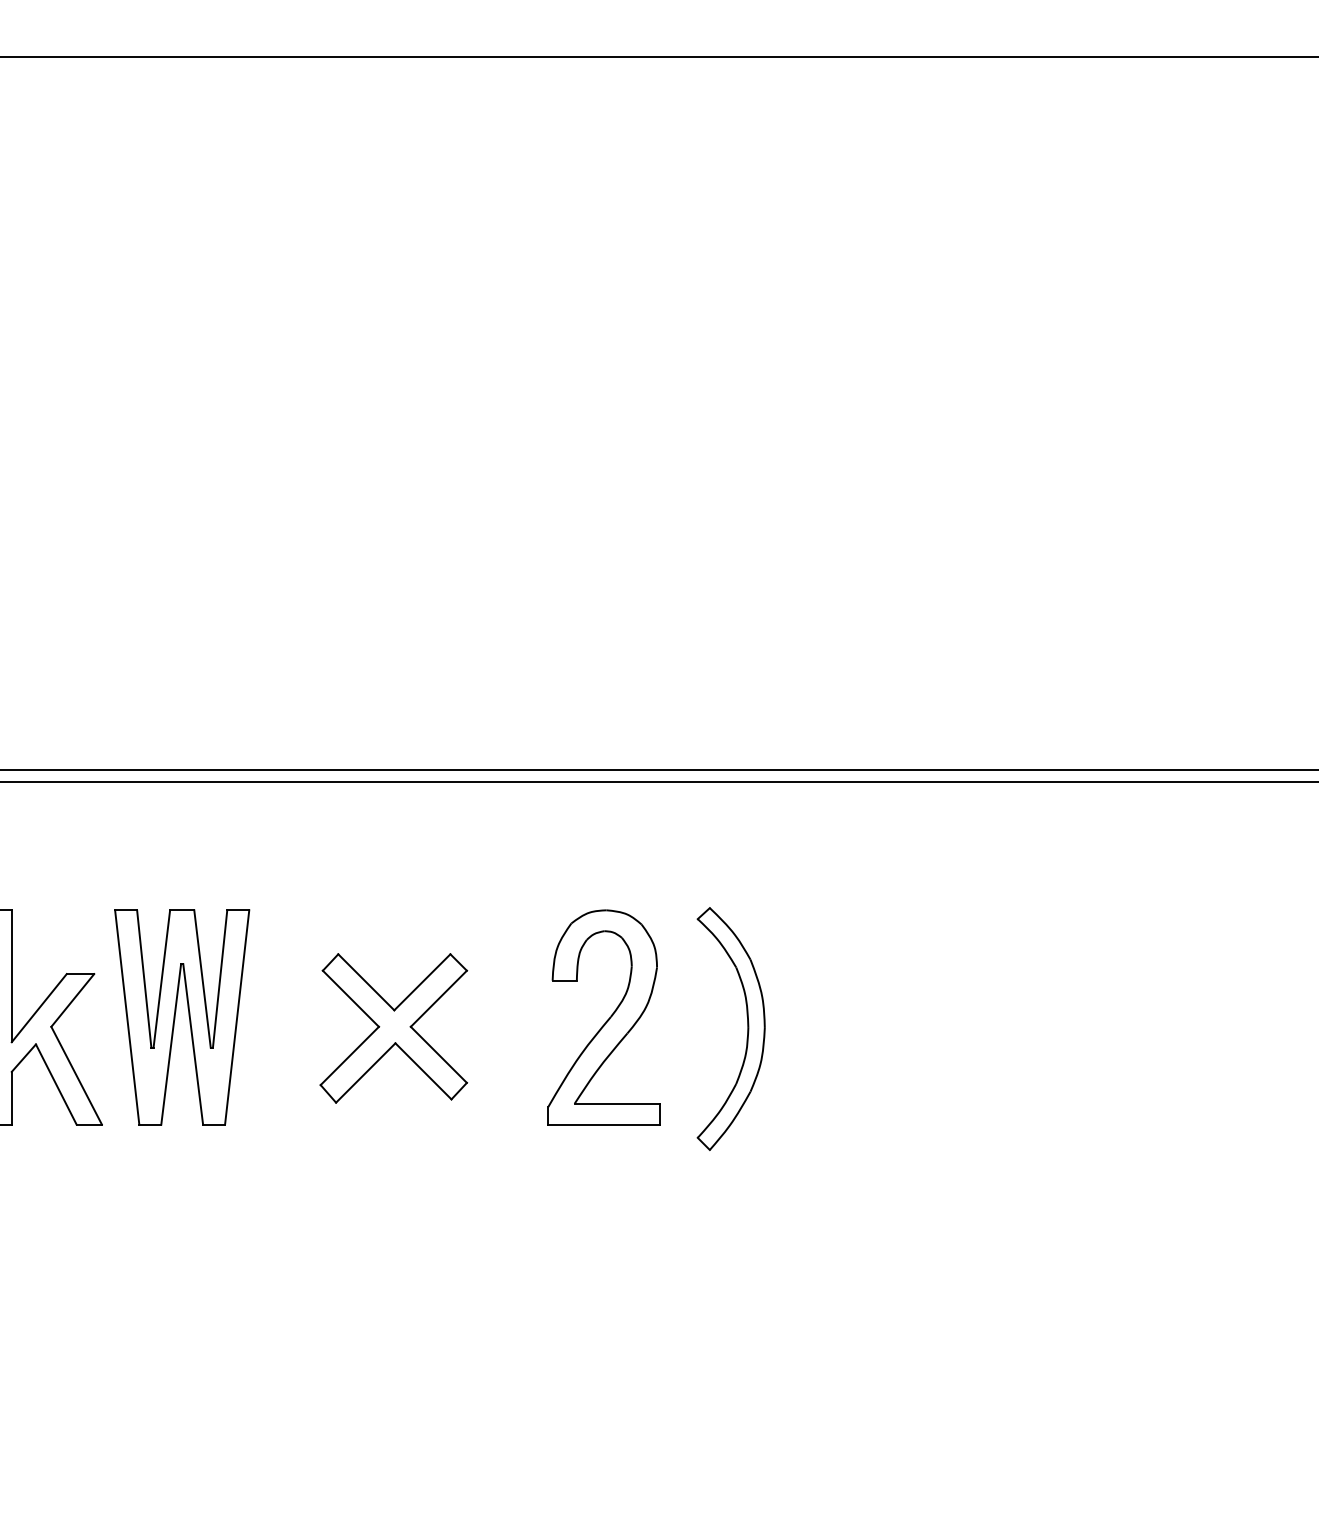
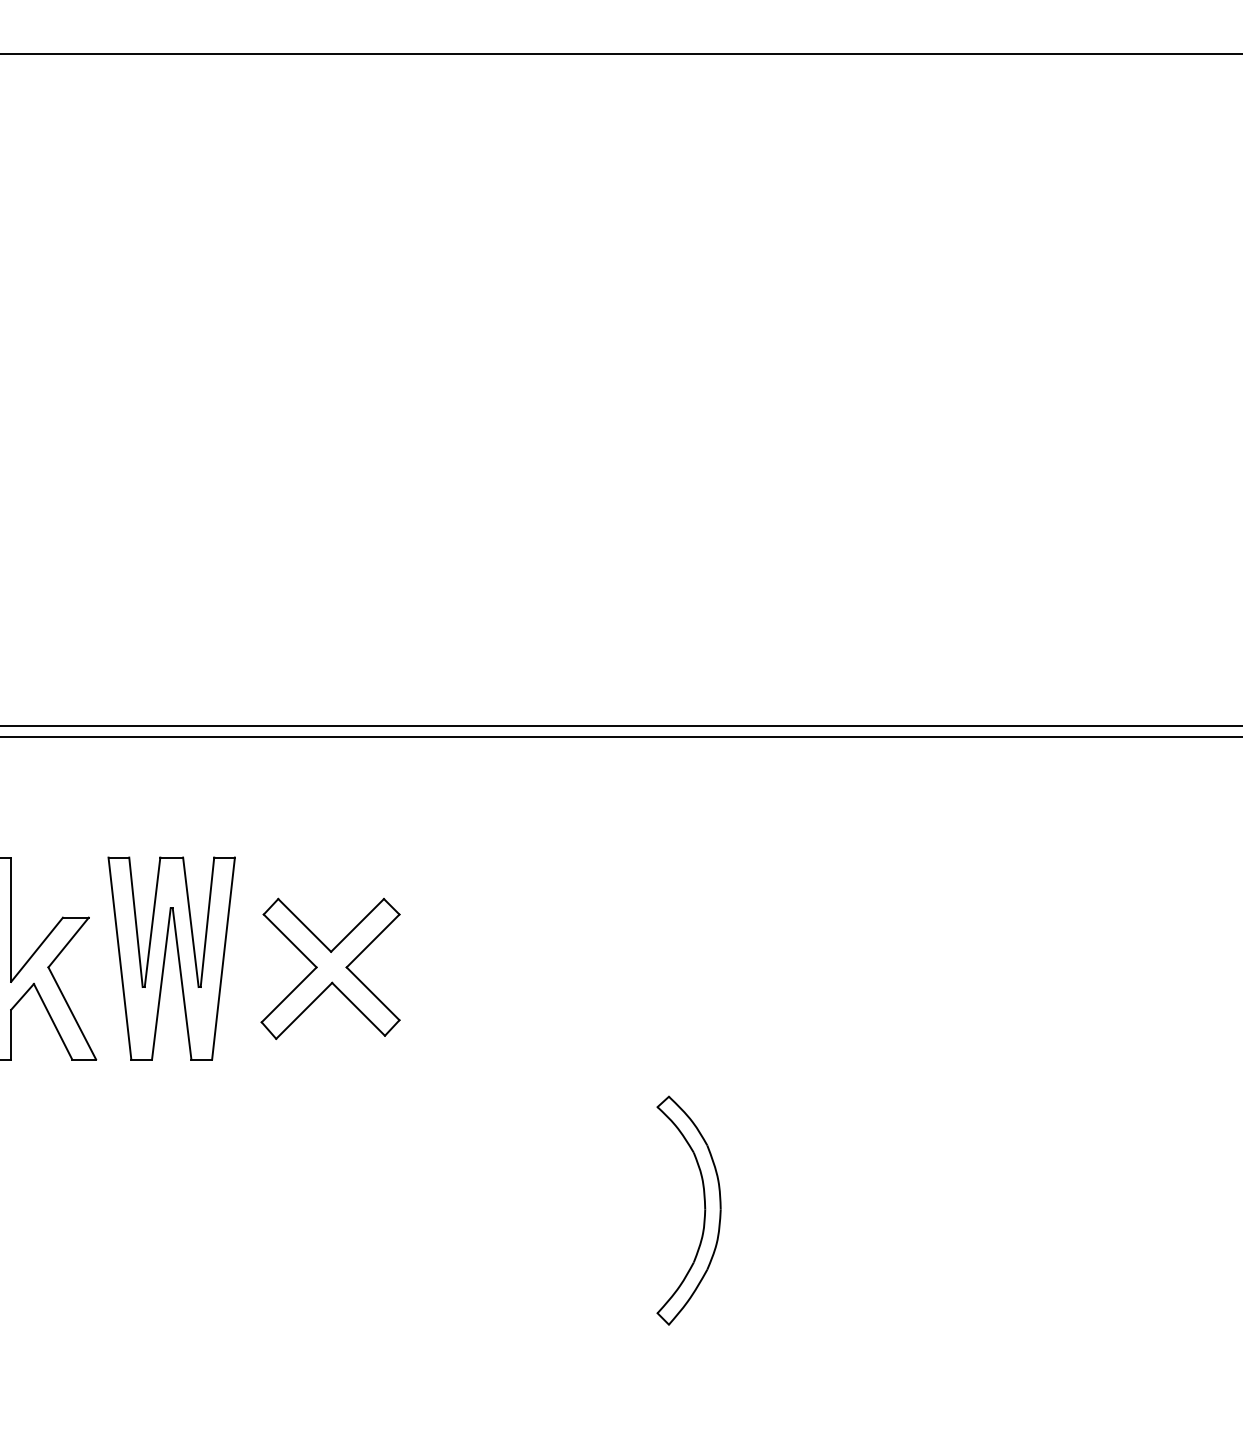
part: (603, 1017) -> (568, 958), removed
part: (393, 1028) -> (330, 968), moved
part: (747, 1028) -> (704, 1210), moved

